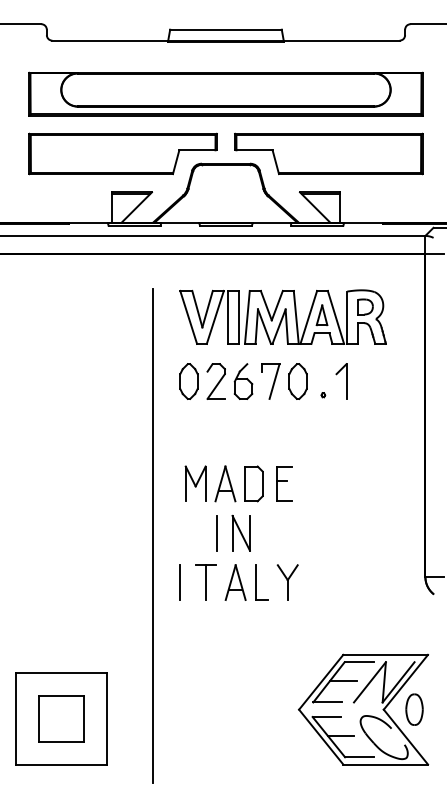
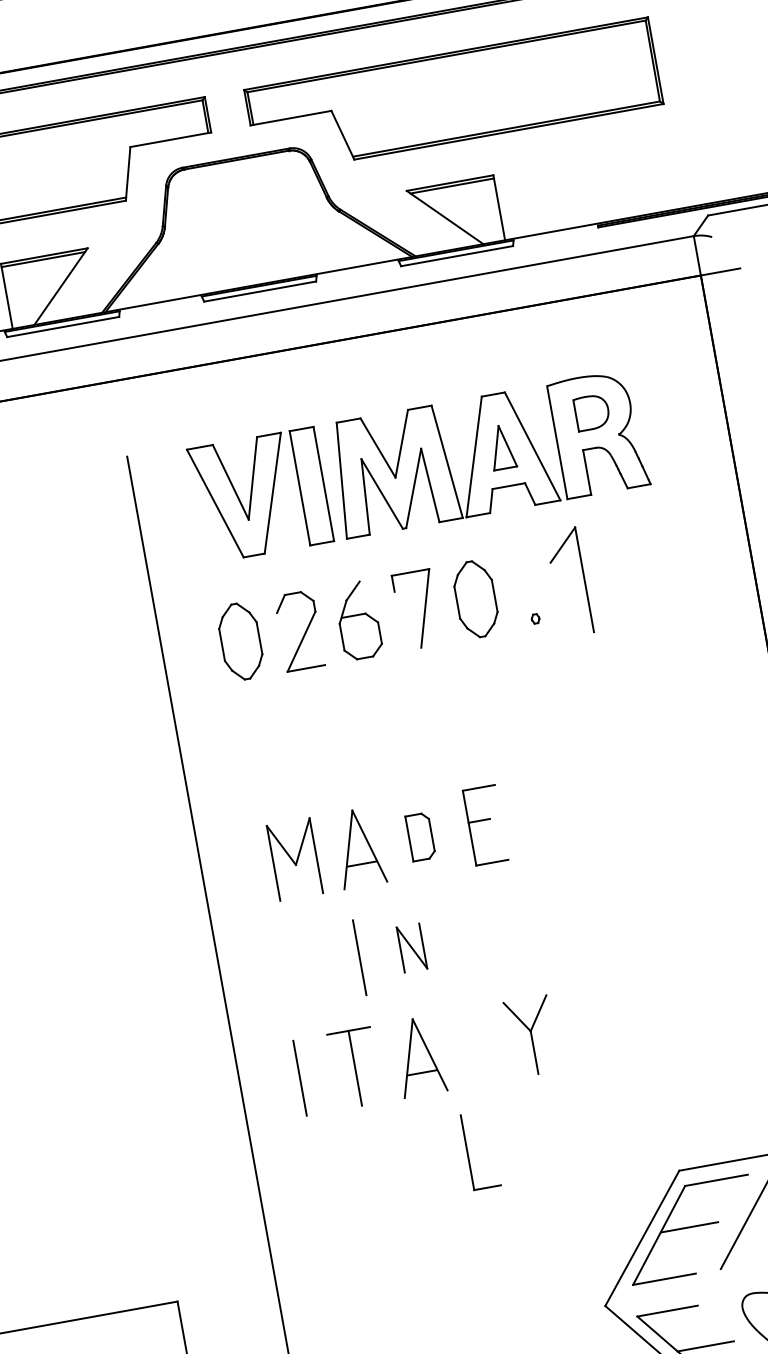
part: (341, 381) -> (569, 582), size x1.4
part: (253, 483) -> (419, 836), size x0.6
part: (240, 532) -> (410, 946), size x0.6
part: (261, 582) -> (480, 1150), moved

